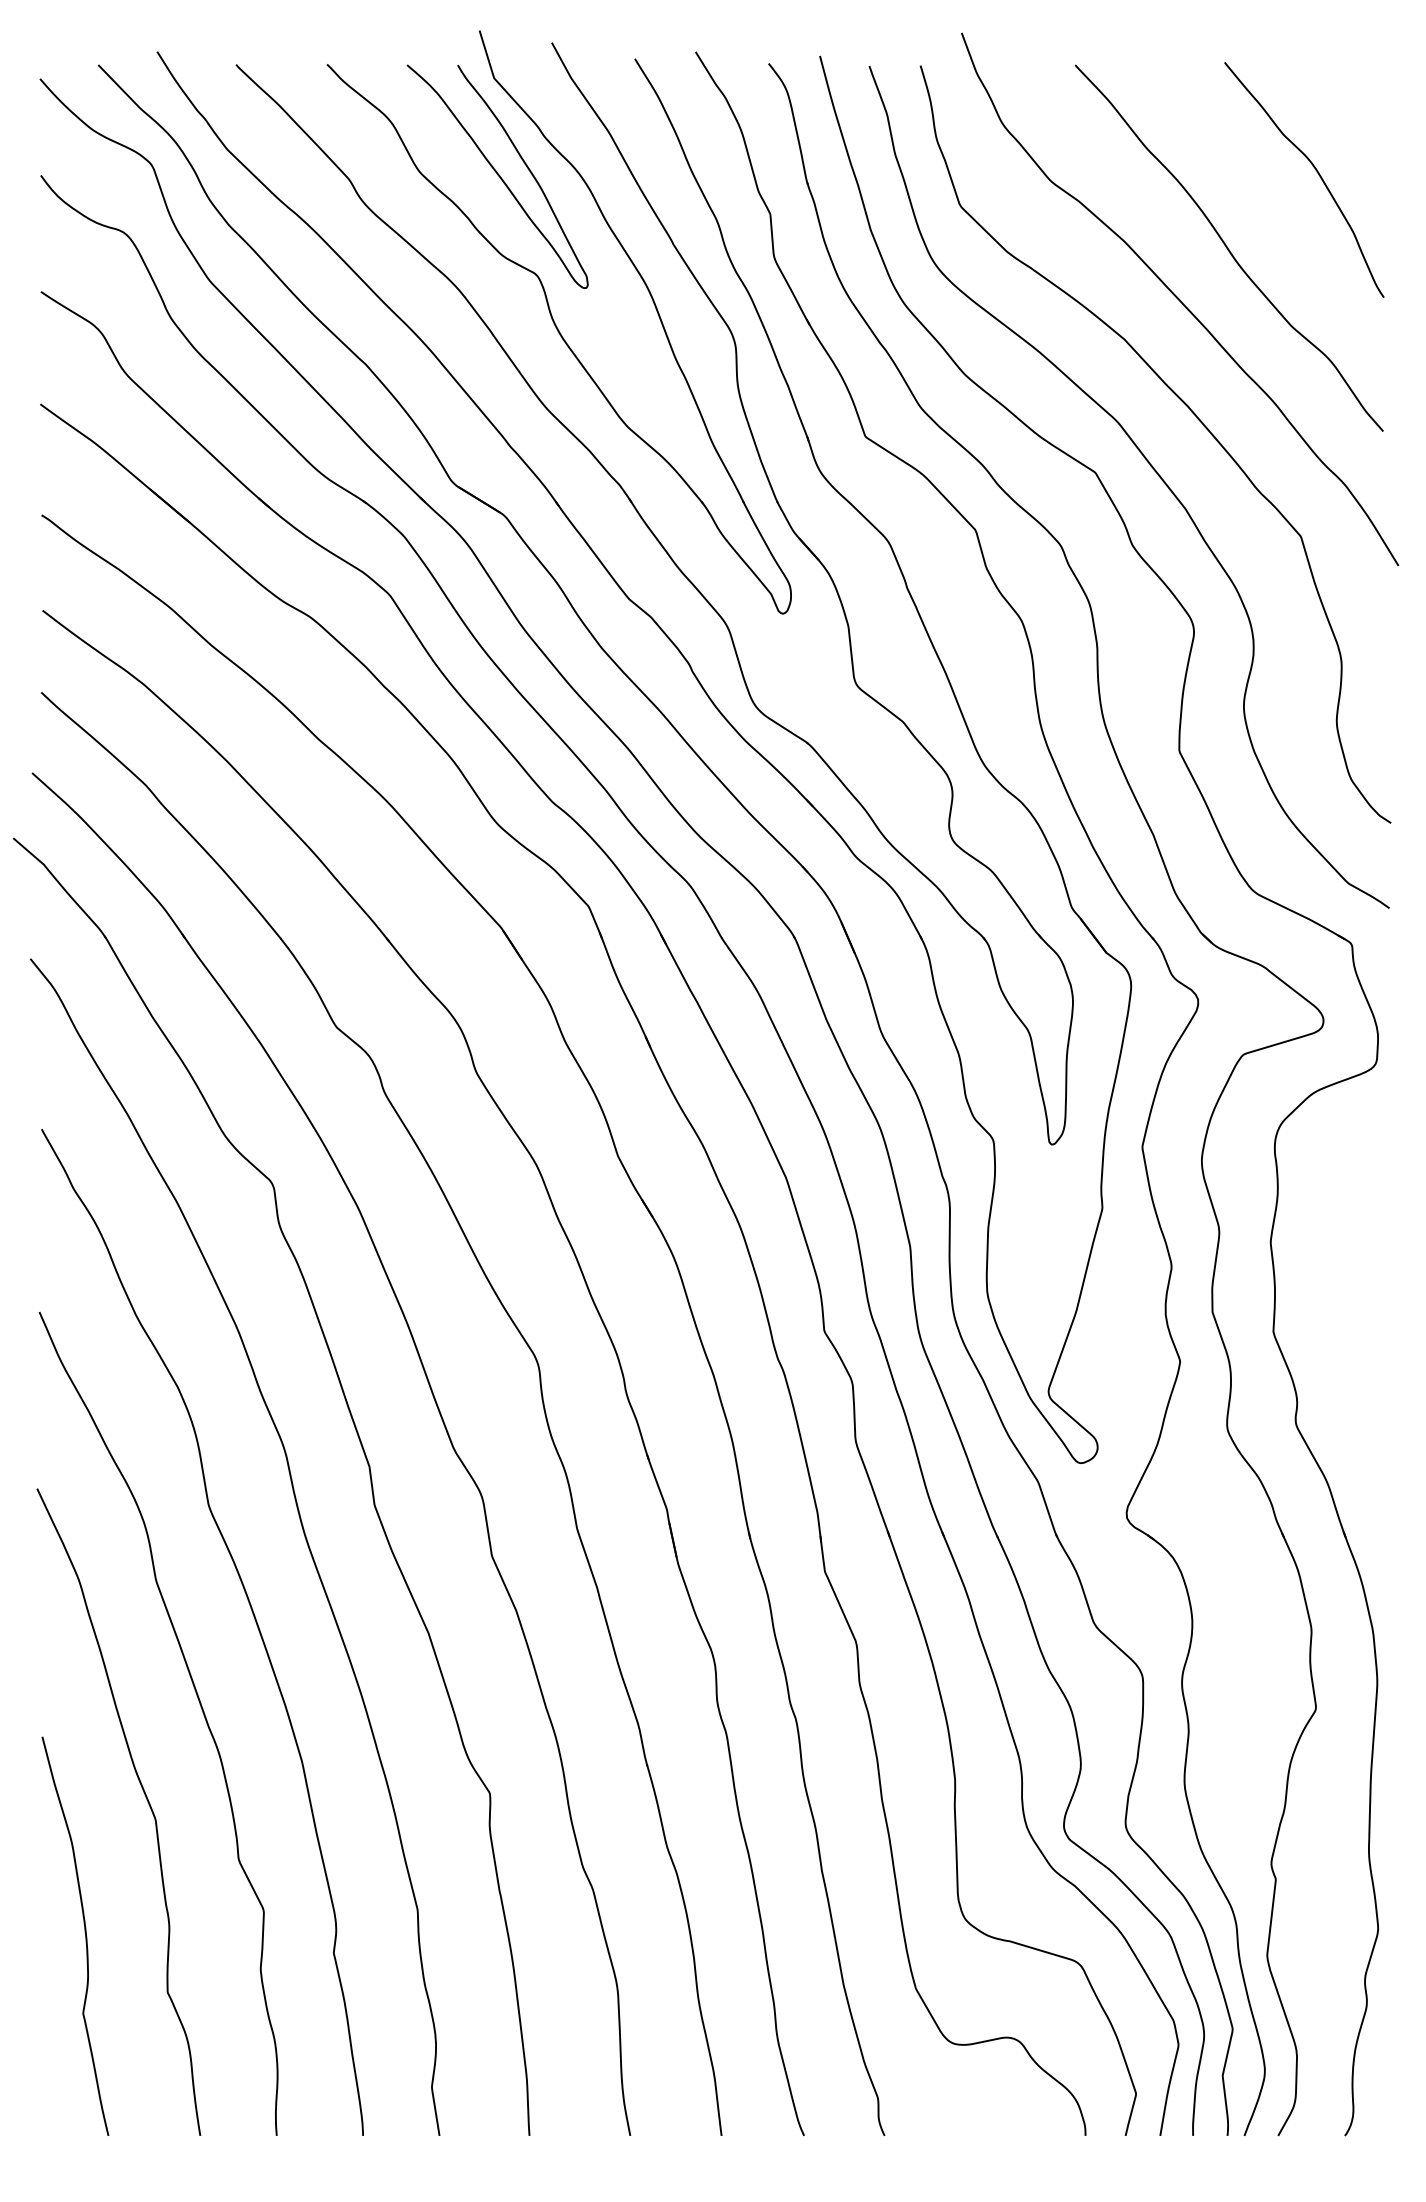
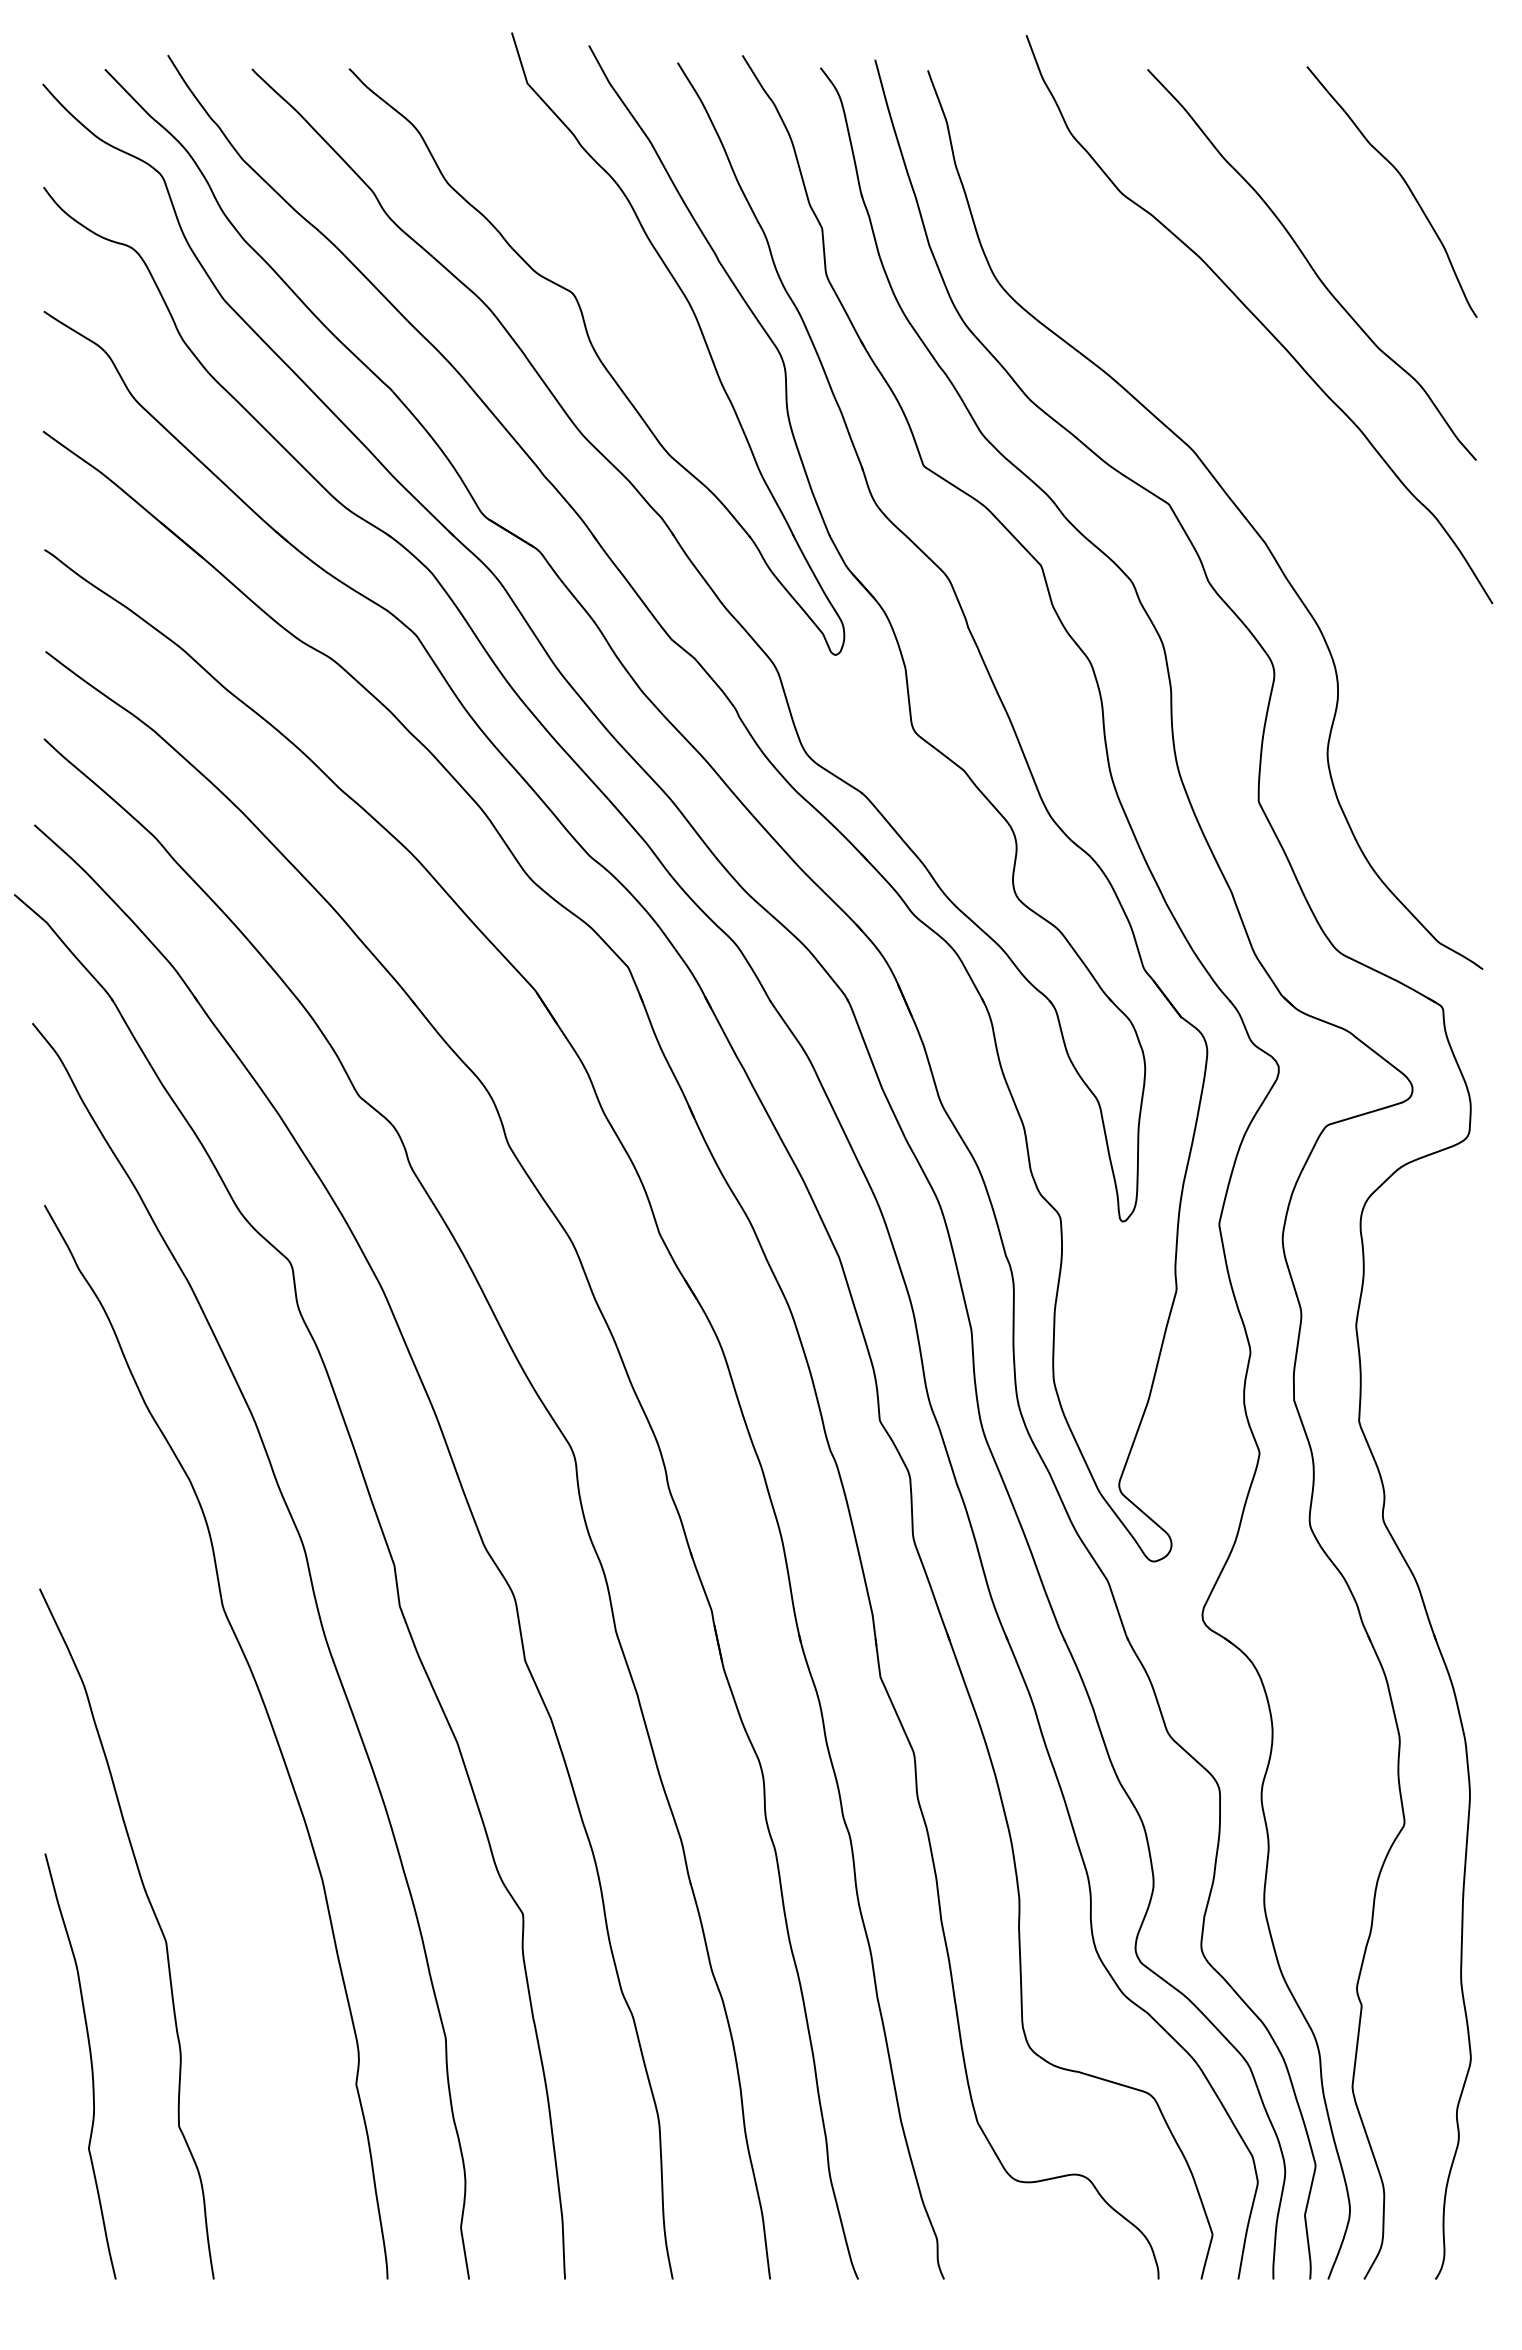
curve: (497, 175) -> (531, 187), removed
curve: (1189, 409) -> (1269, 437), removed
curve: (199, 1705) -> (213, 1820), removed

